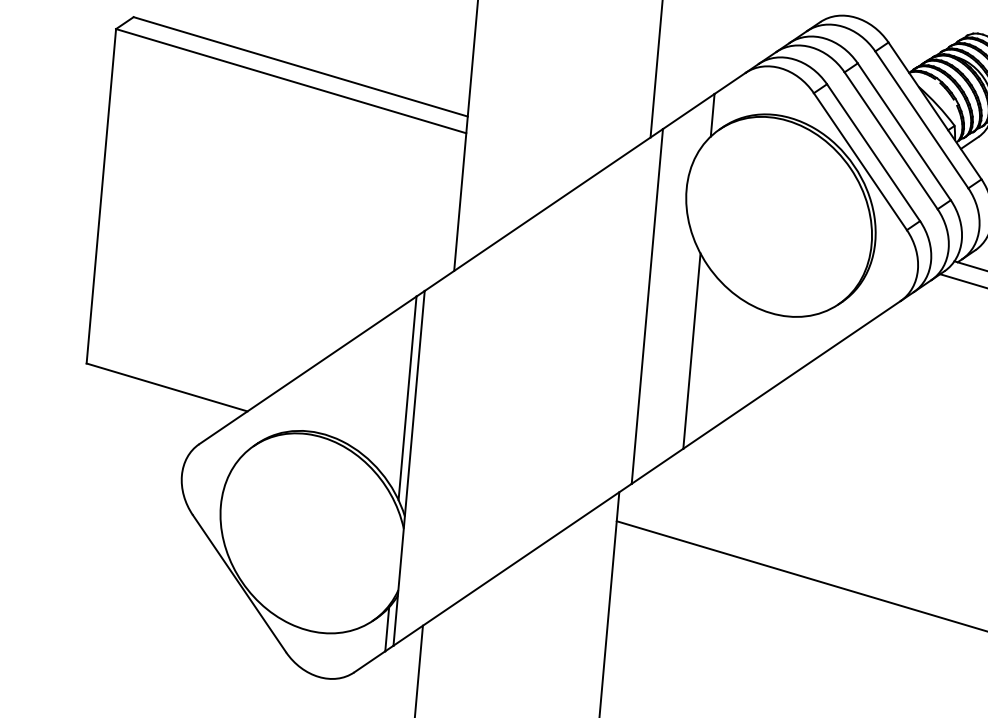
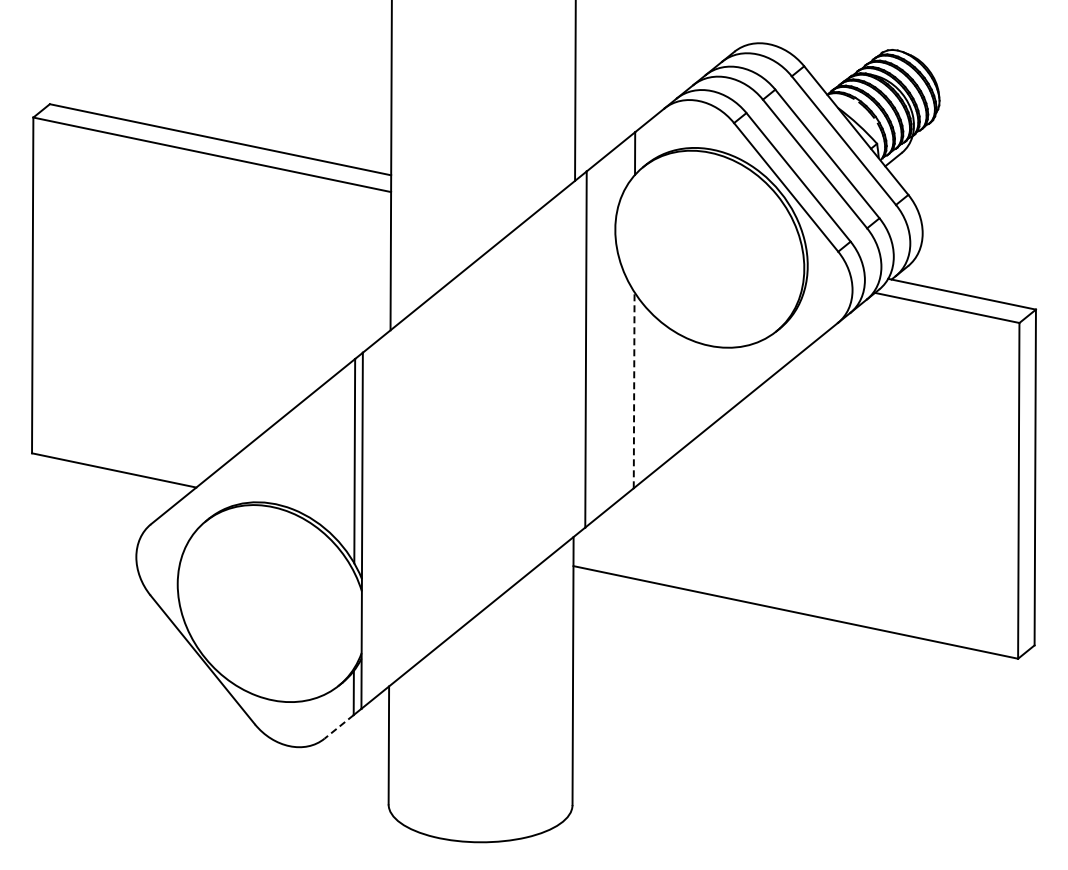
line: (692, 351) -> (634, 390), solid -> dashed
line: (370, 661) -> (339, 726), solid -> dashed

